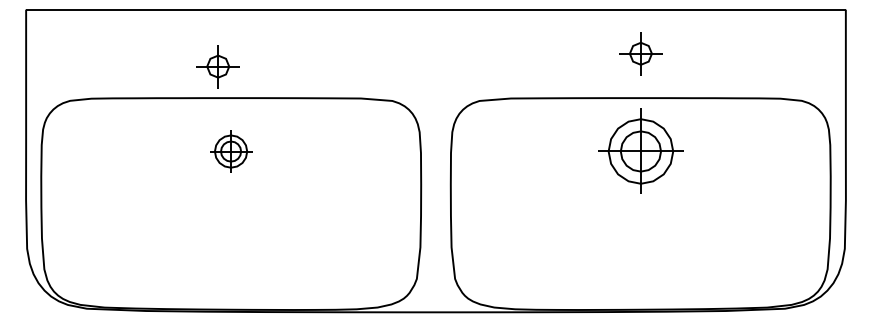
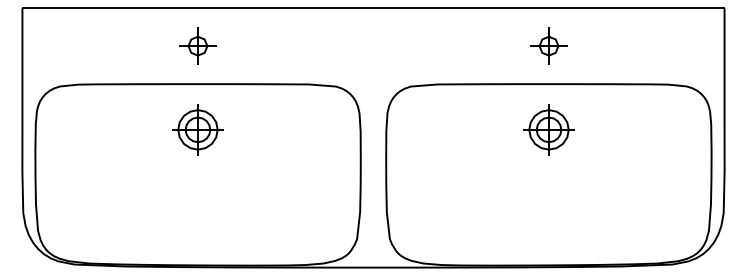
part: (217, 65) -> (197, 45), moved
part: (230, 151) -> (197, 129), size x1.43
part: (640, 151) -> (548, 129), size x0.71

